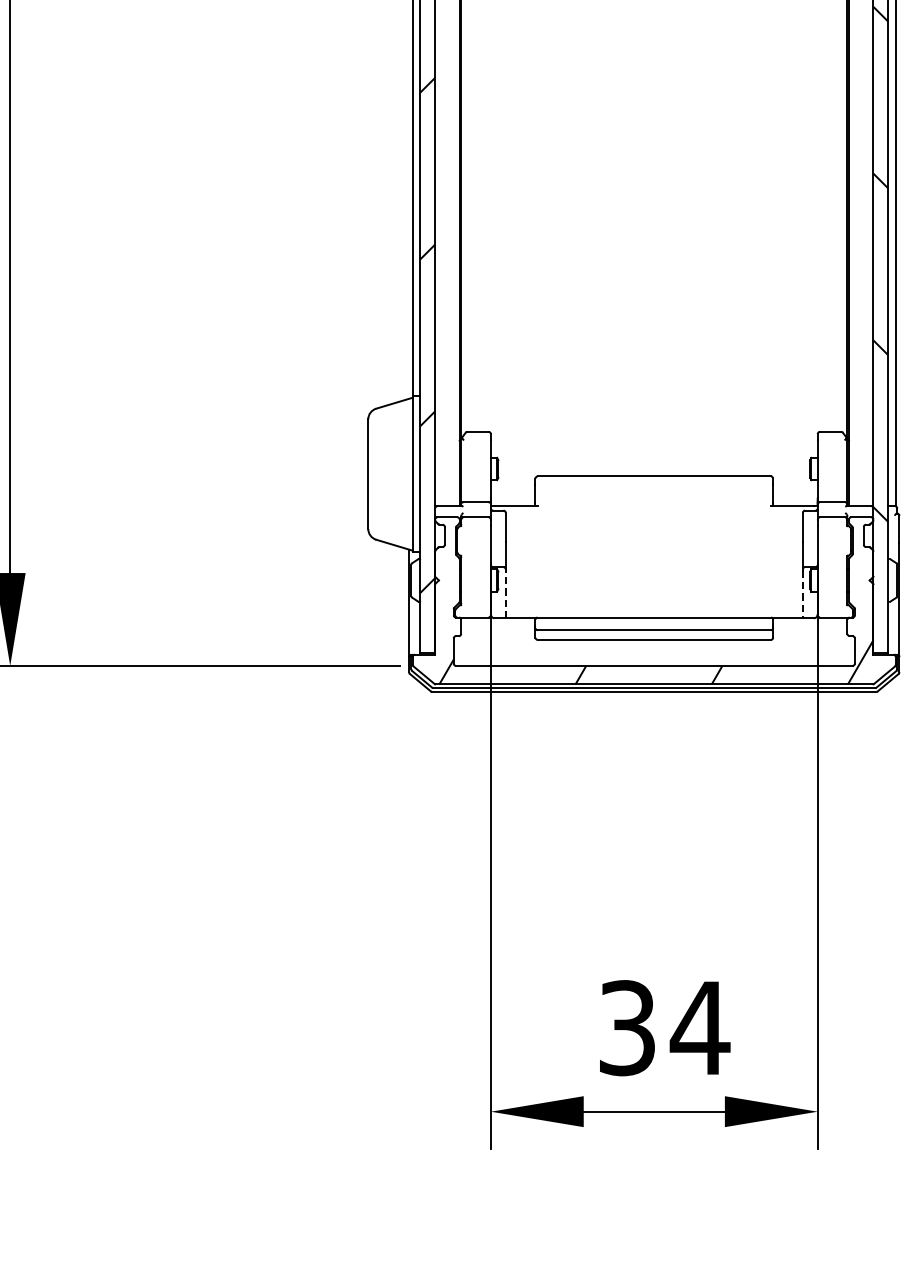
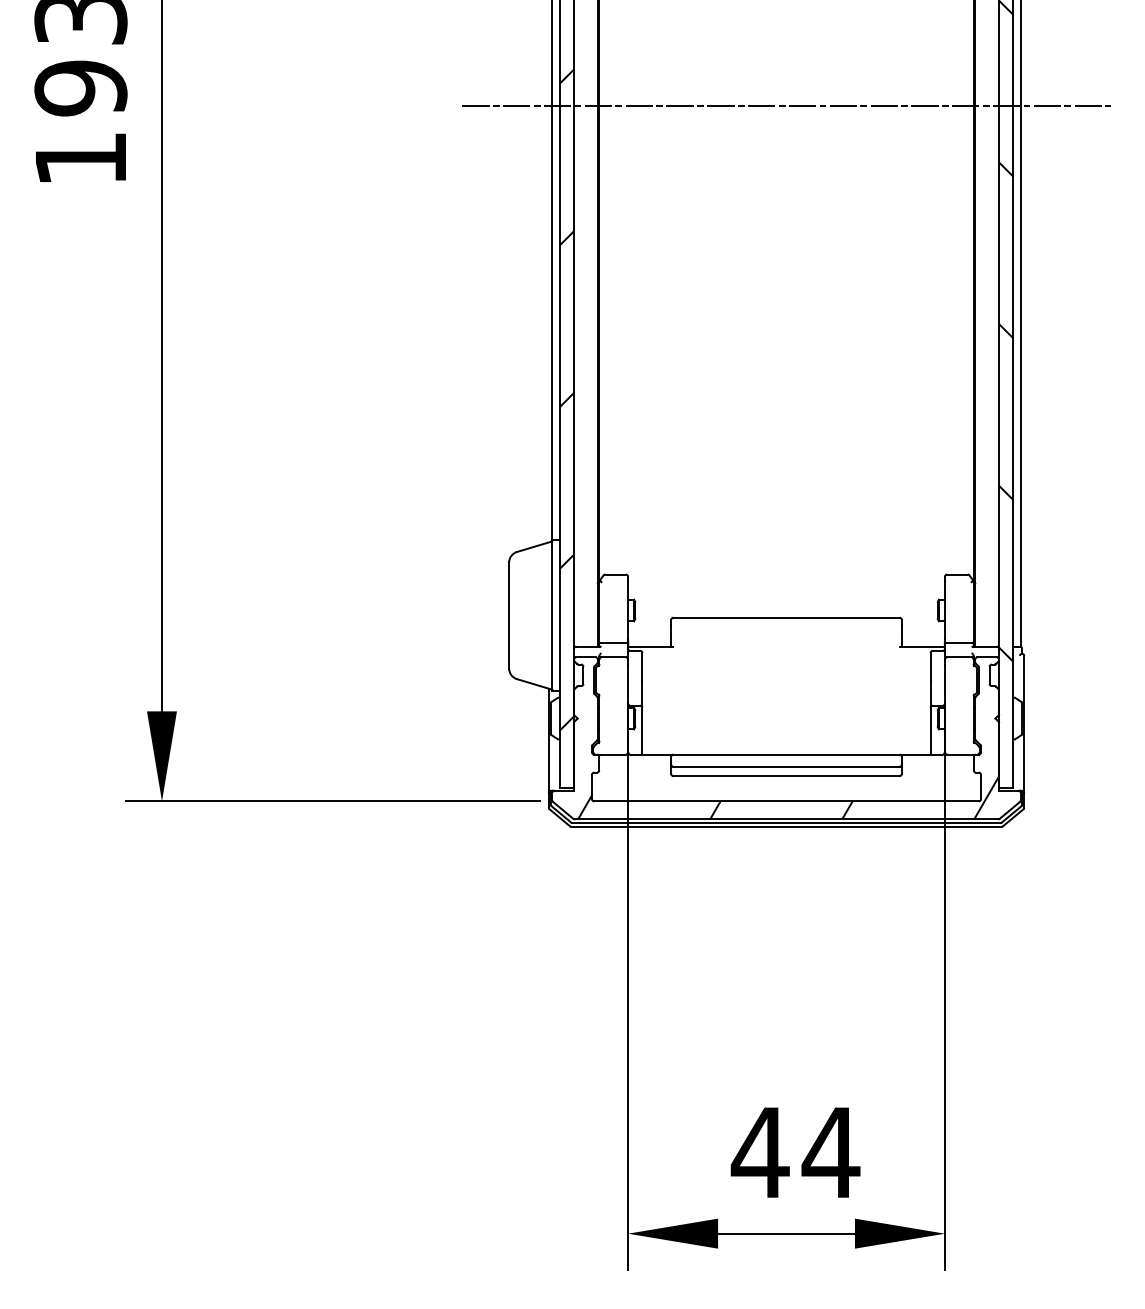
line: (505, 593) -> (642, 731), dashed -> solid
line: (802, 594) -> (930, 732), dashed -> solid
text: (626, 1027) -> (759, 1152), 34 -> 44

